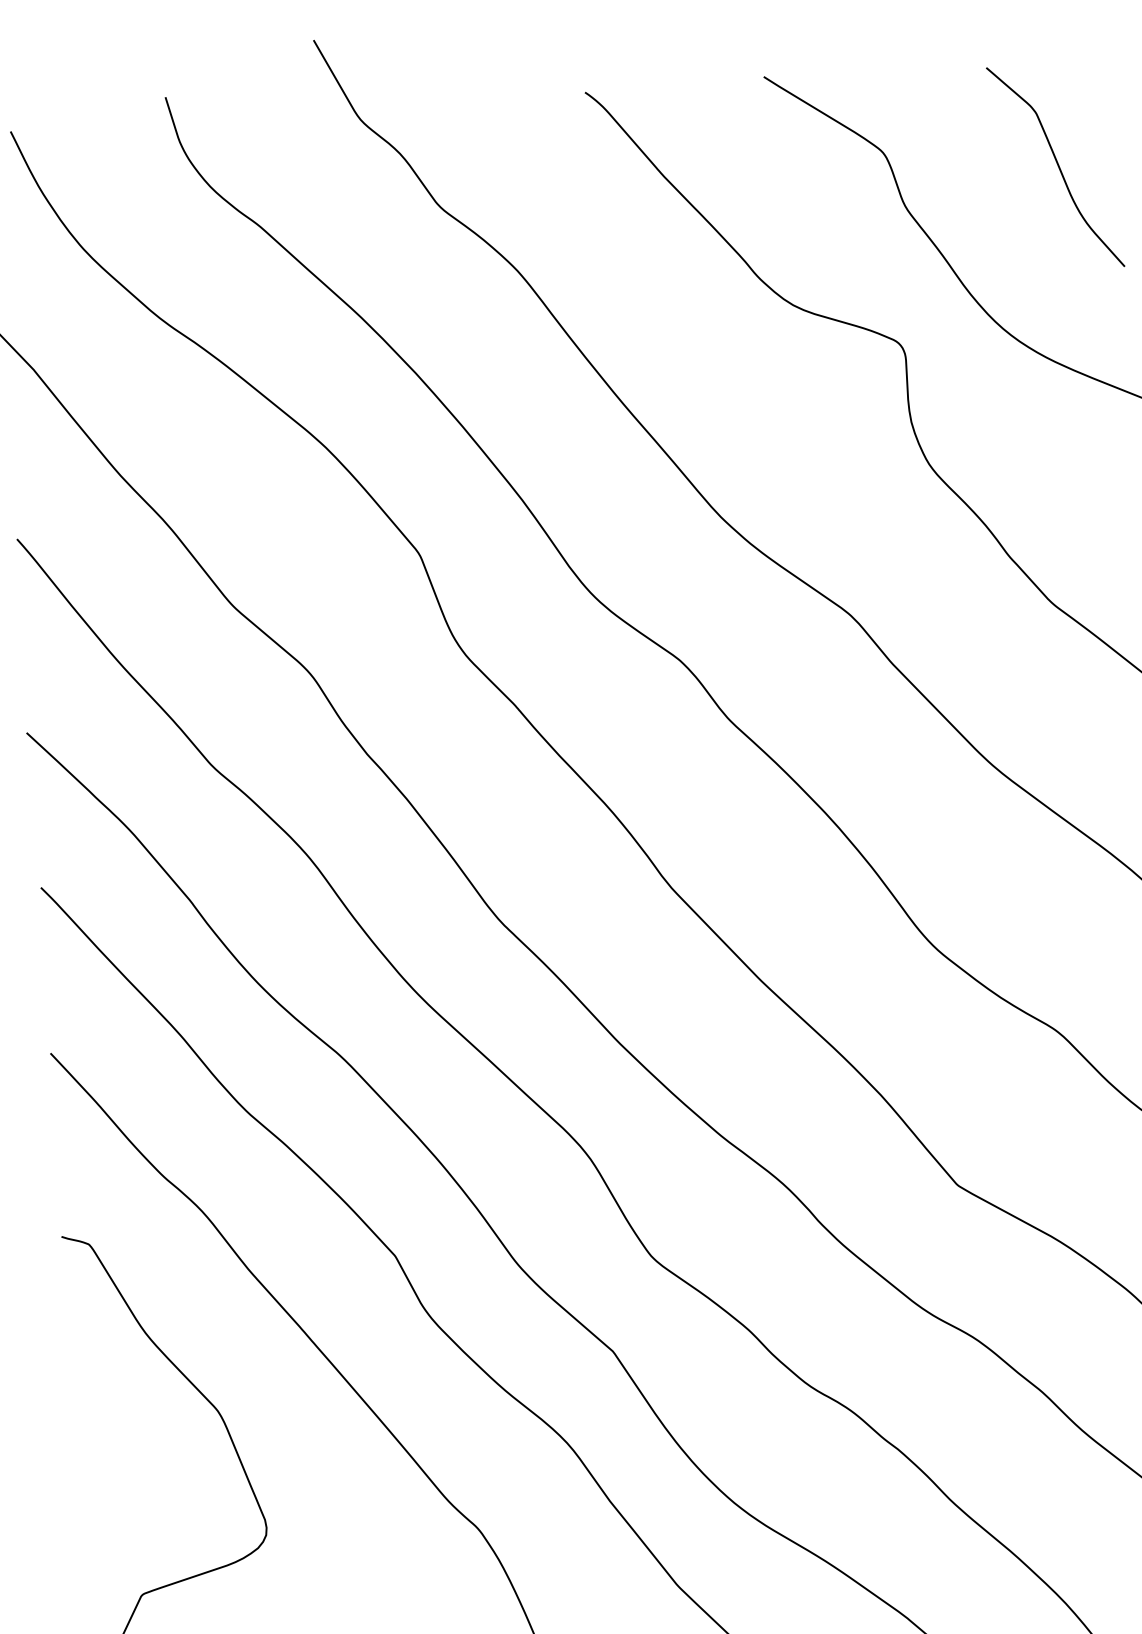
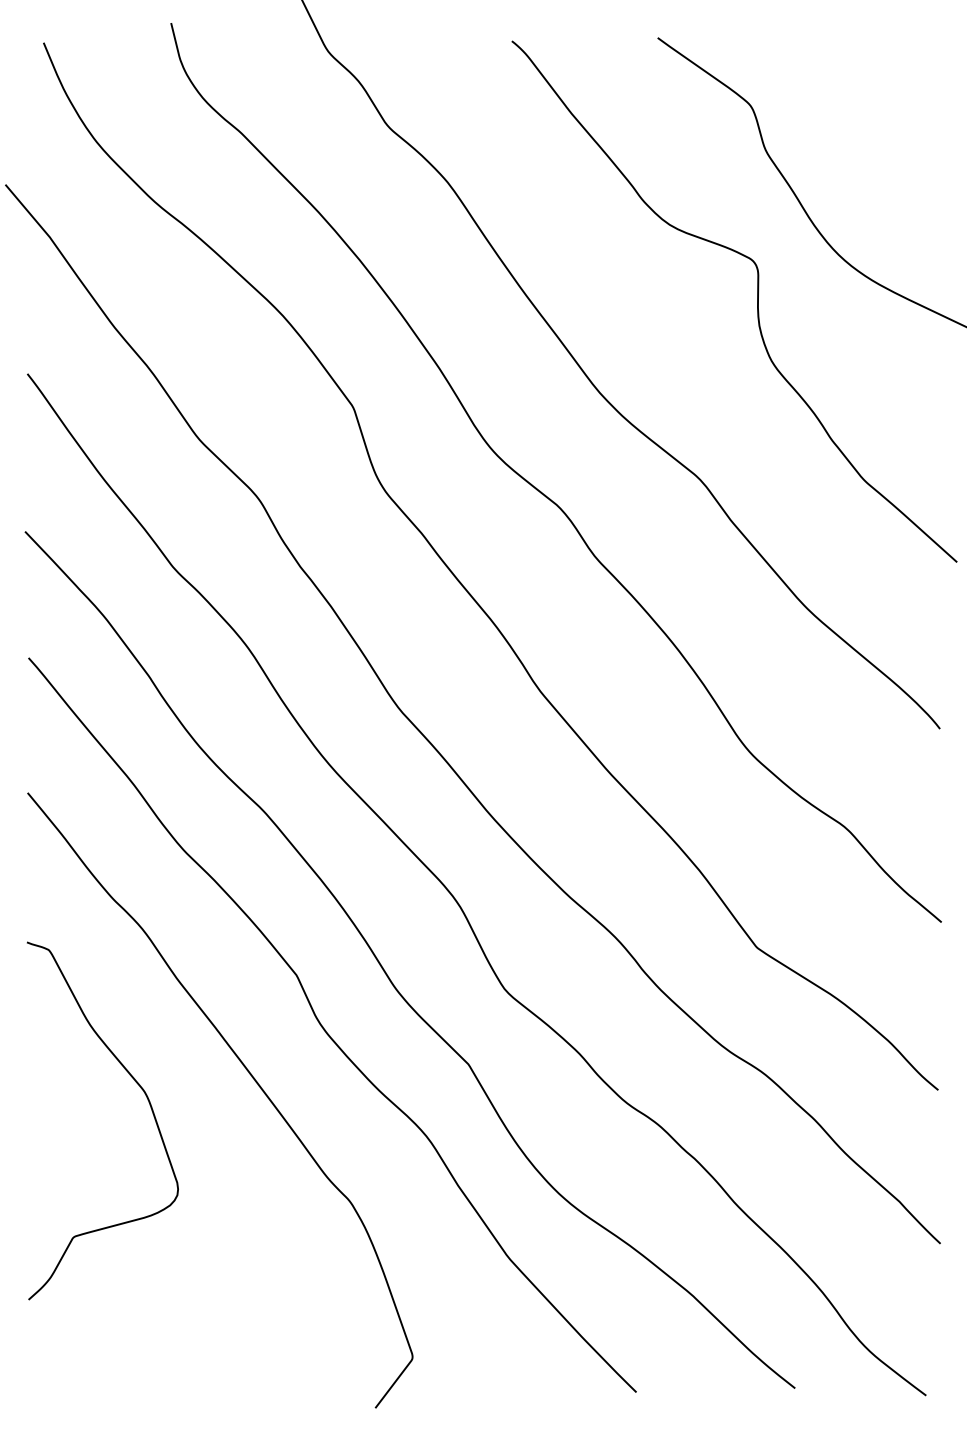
curve: (1057, 167) -> (891, 126), removed

